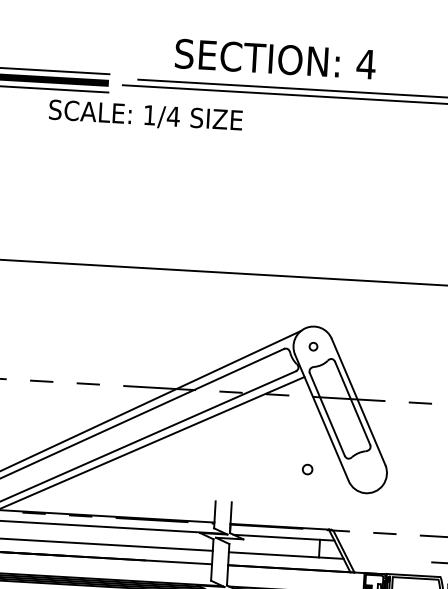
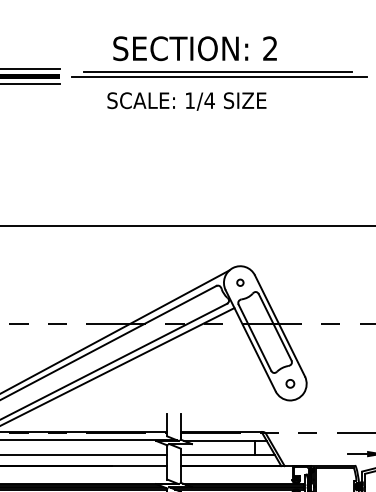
text: (366, 64) -> (270, 48), 4 -> 2
text: (145, 116) -> (186, 101), moved
part: (307, 469) -> (290, 383), moved

